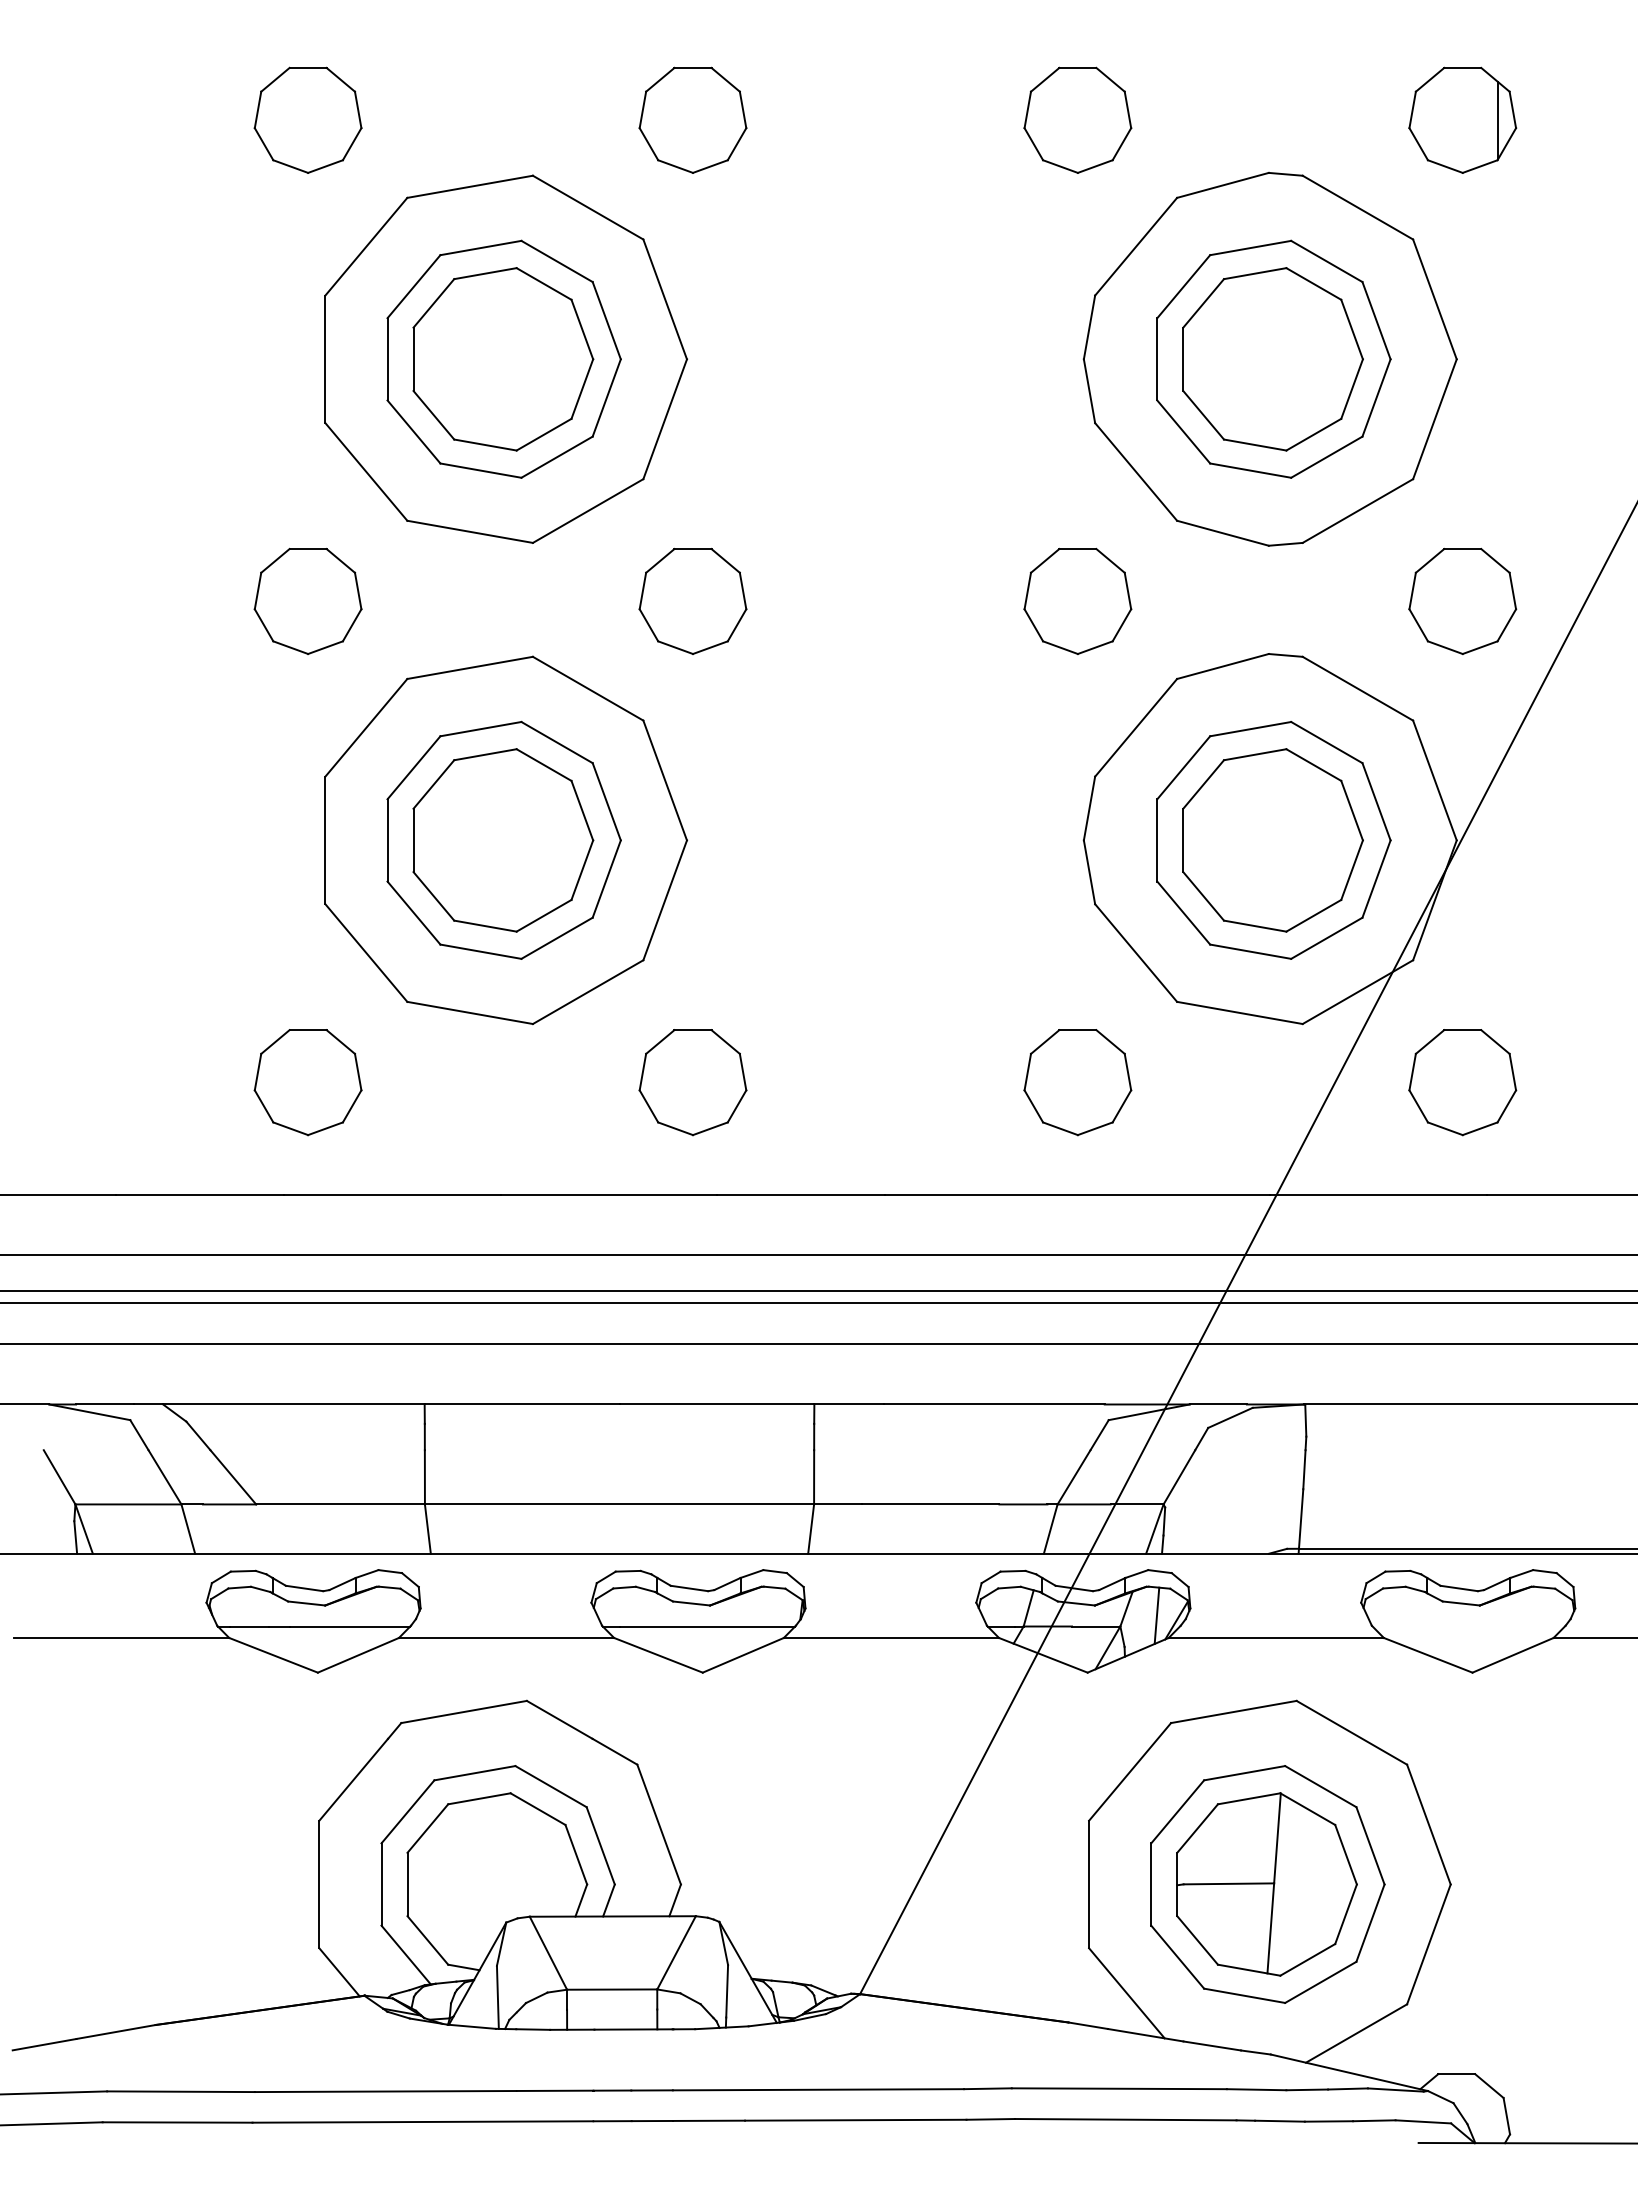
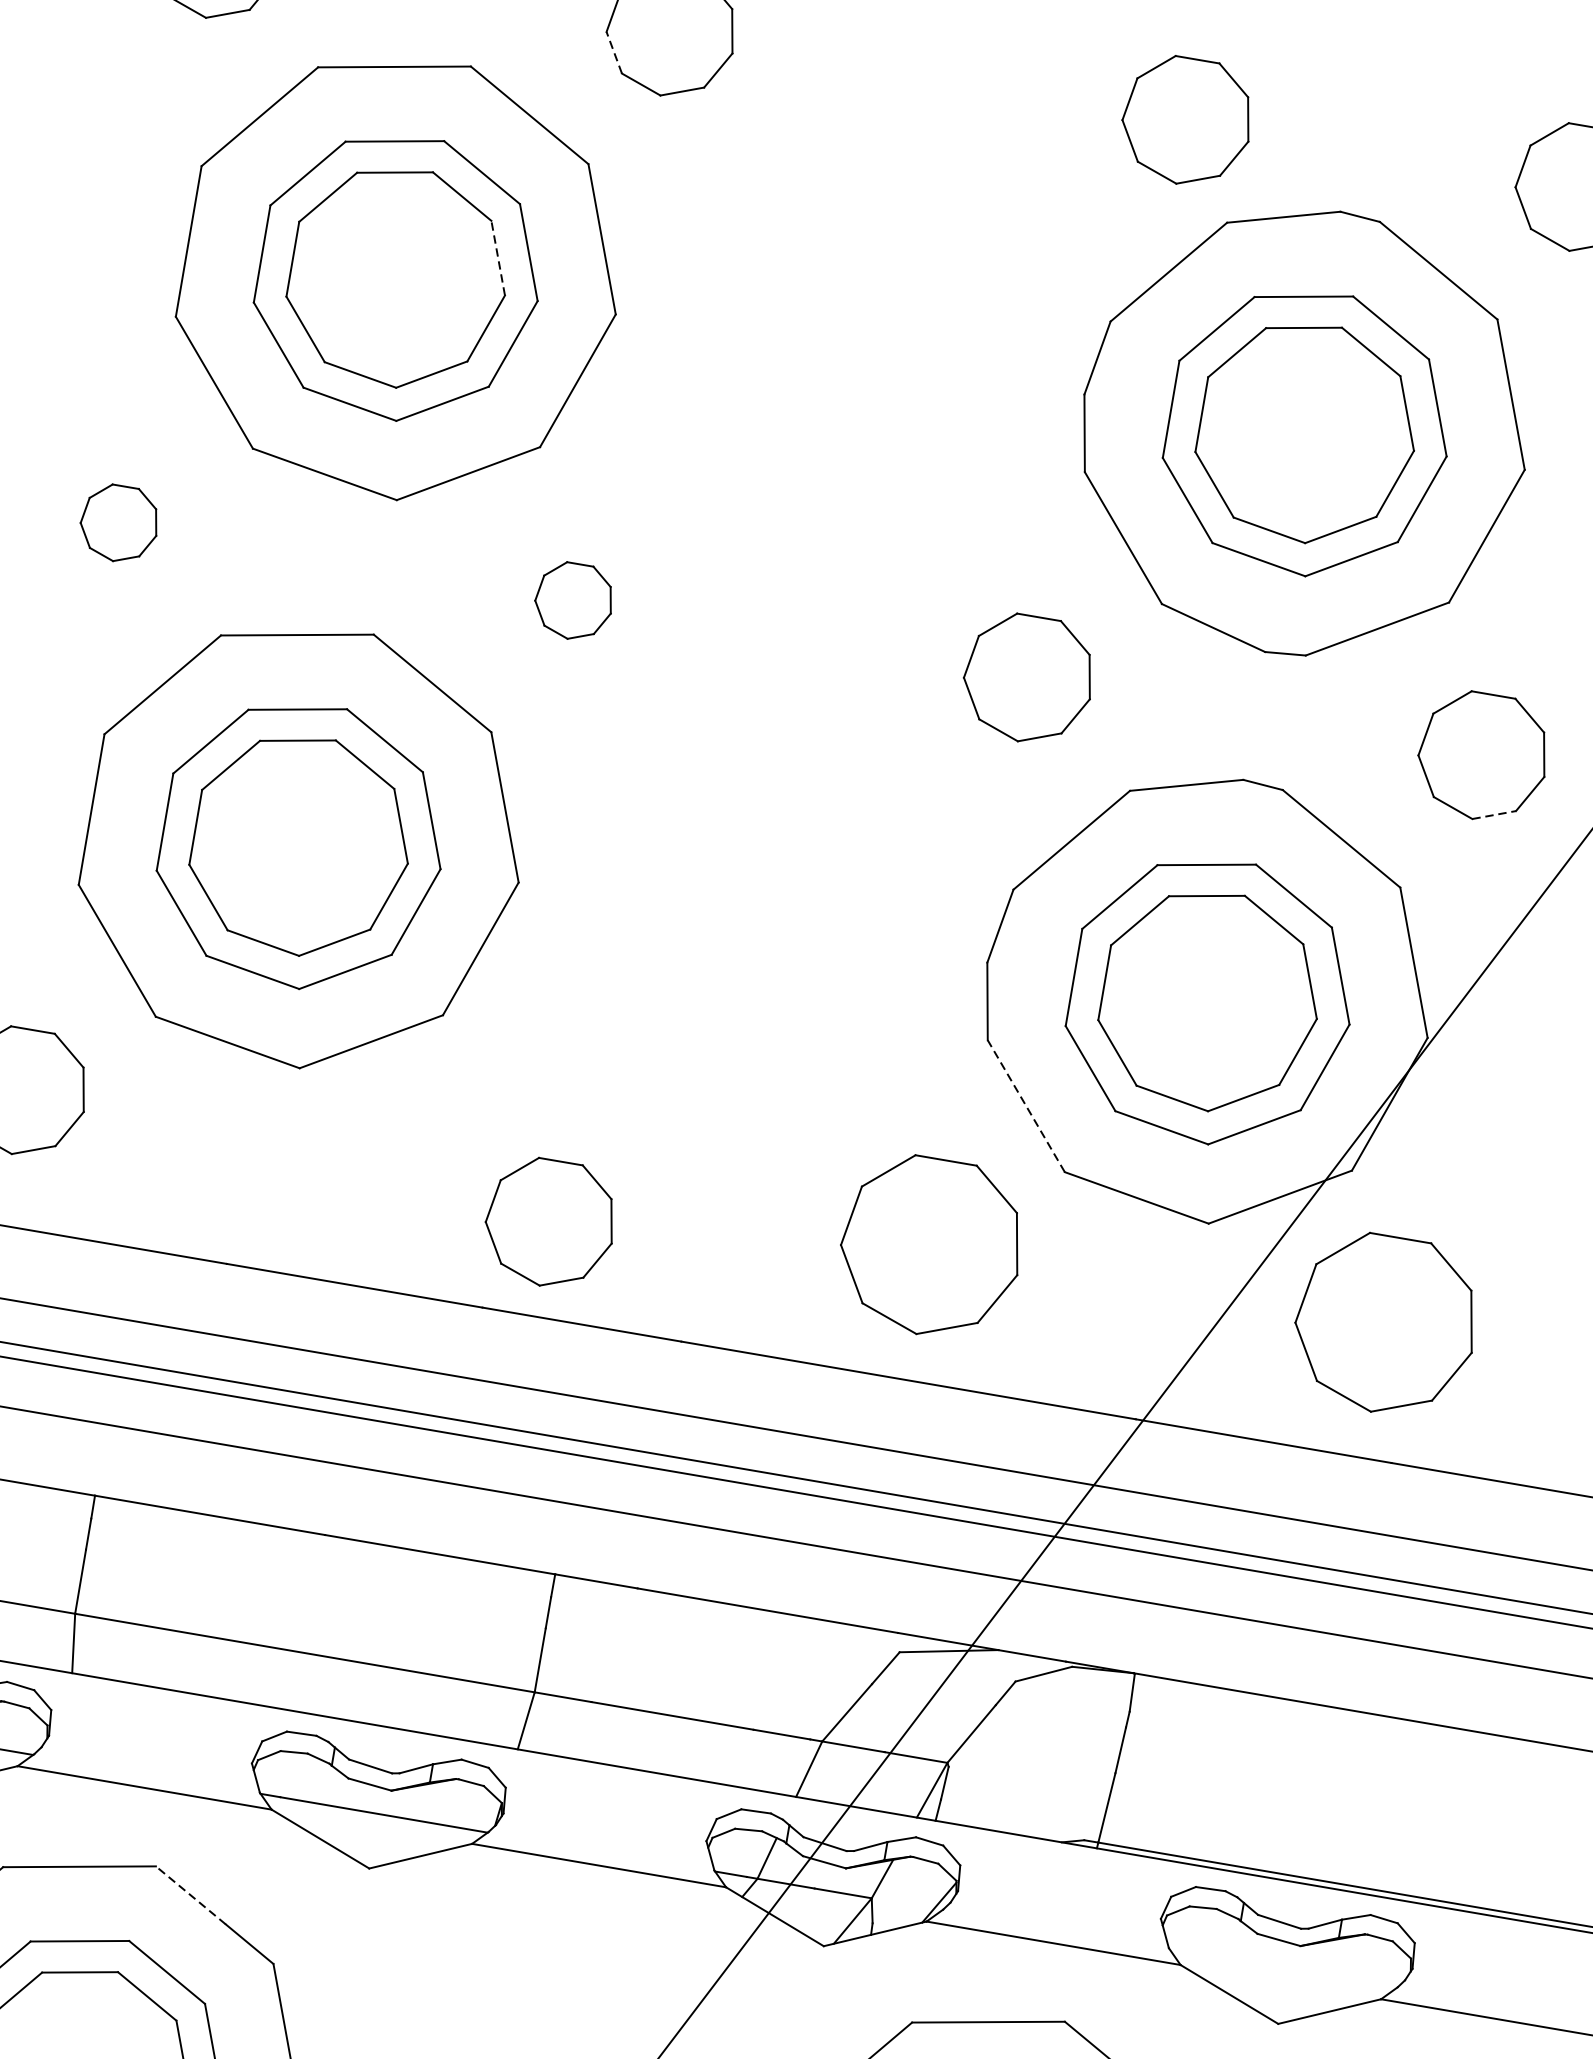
part: (1077, 119) -> (1186, 120), moved
line: (648, 144) -> (613, 52), solid -> dashed
line: (582, 329) -> (498, 258), solid -> dashed
part: (307, 601) -> (118, 523), size x0.6
part: (692, 601) -> (573, 601), size x0.6
line: (1480, 647) -> (1494, 814), solid -> dashed
line: (1136, 953) -> (1026, 1106), solid -> dashed
part: (692, 1082) -> (549, 1223), moved
part: (1077, 1082) -> (930, 1247), size x1.4
part: (1462, 1082) -> (1385, 1324), size x1.4
line: (1156, 1615) -> (916, 1892), removed
line: (559, 1719) -> (190, 1894), solid -> dashed

